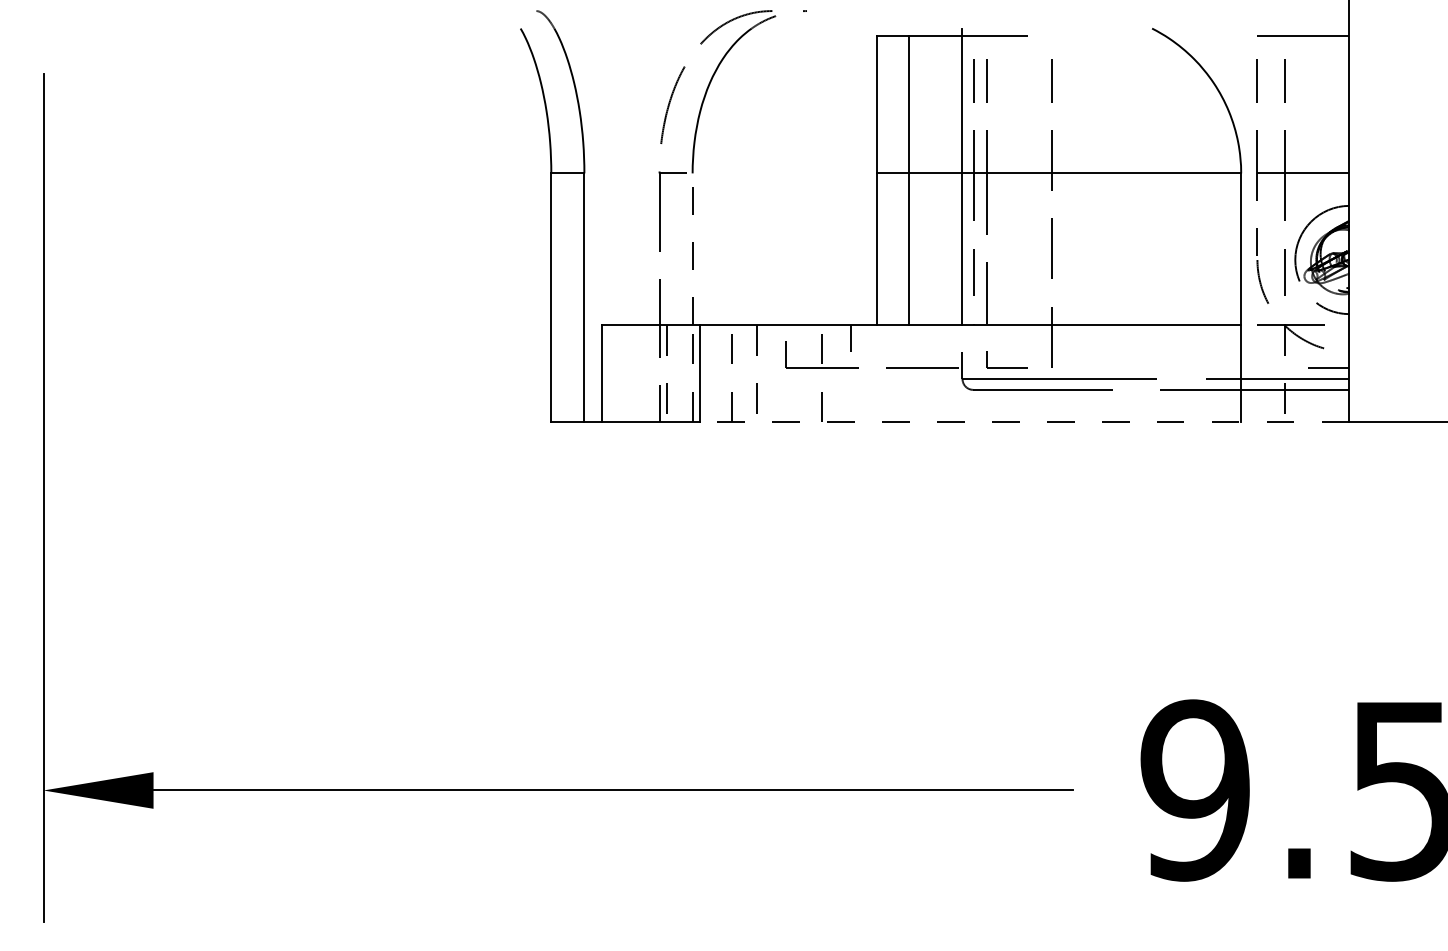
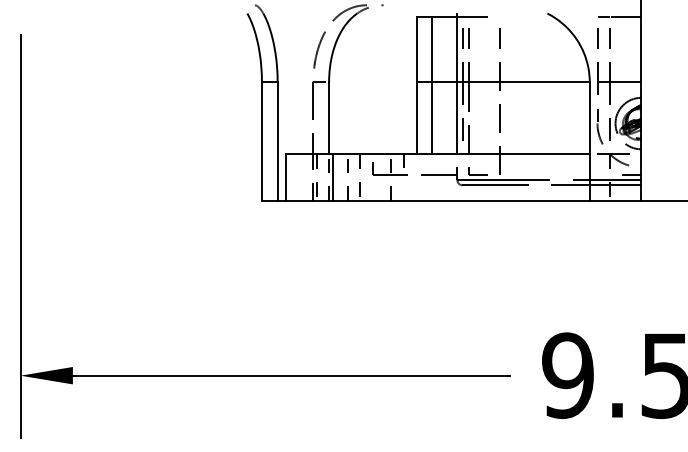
line: (693, 247) -> (329, 117), dashed -> solid
line: (1023, 421) -> (486, 200), dashed -> solid

